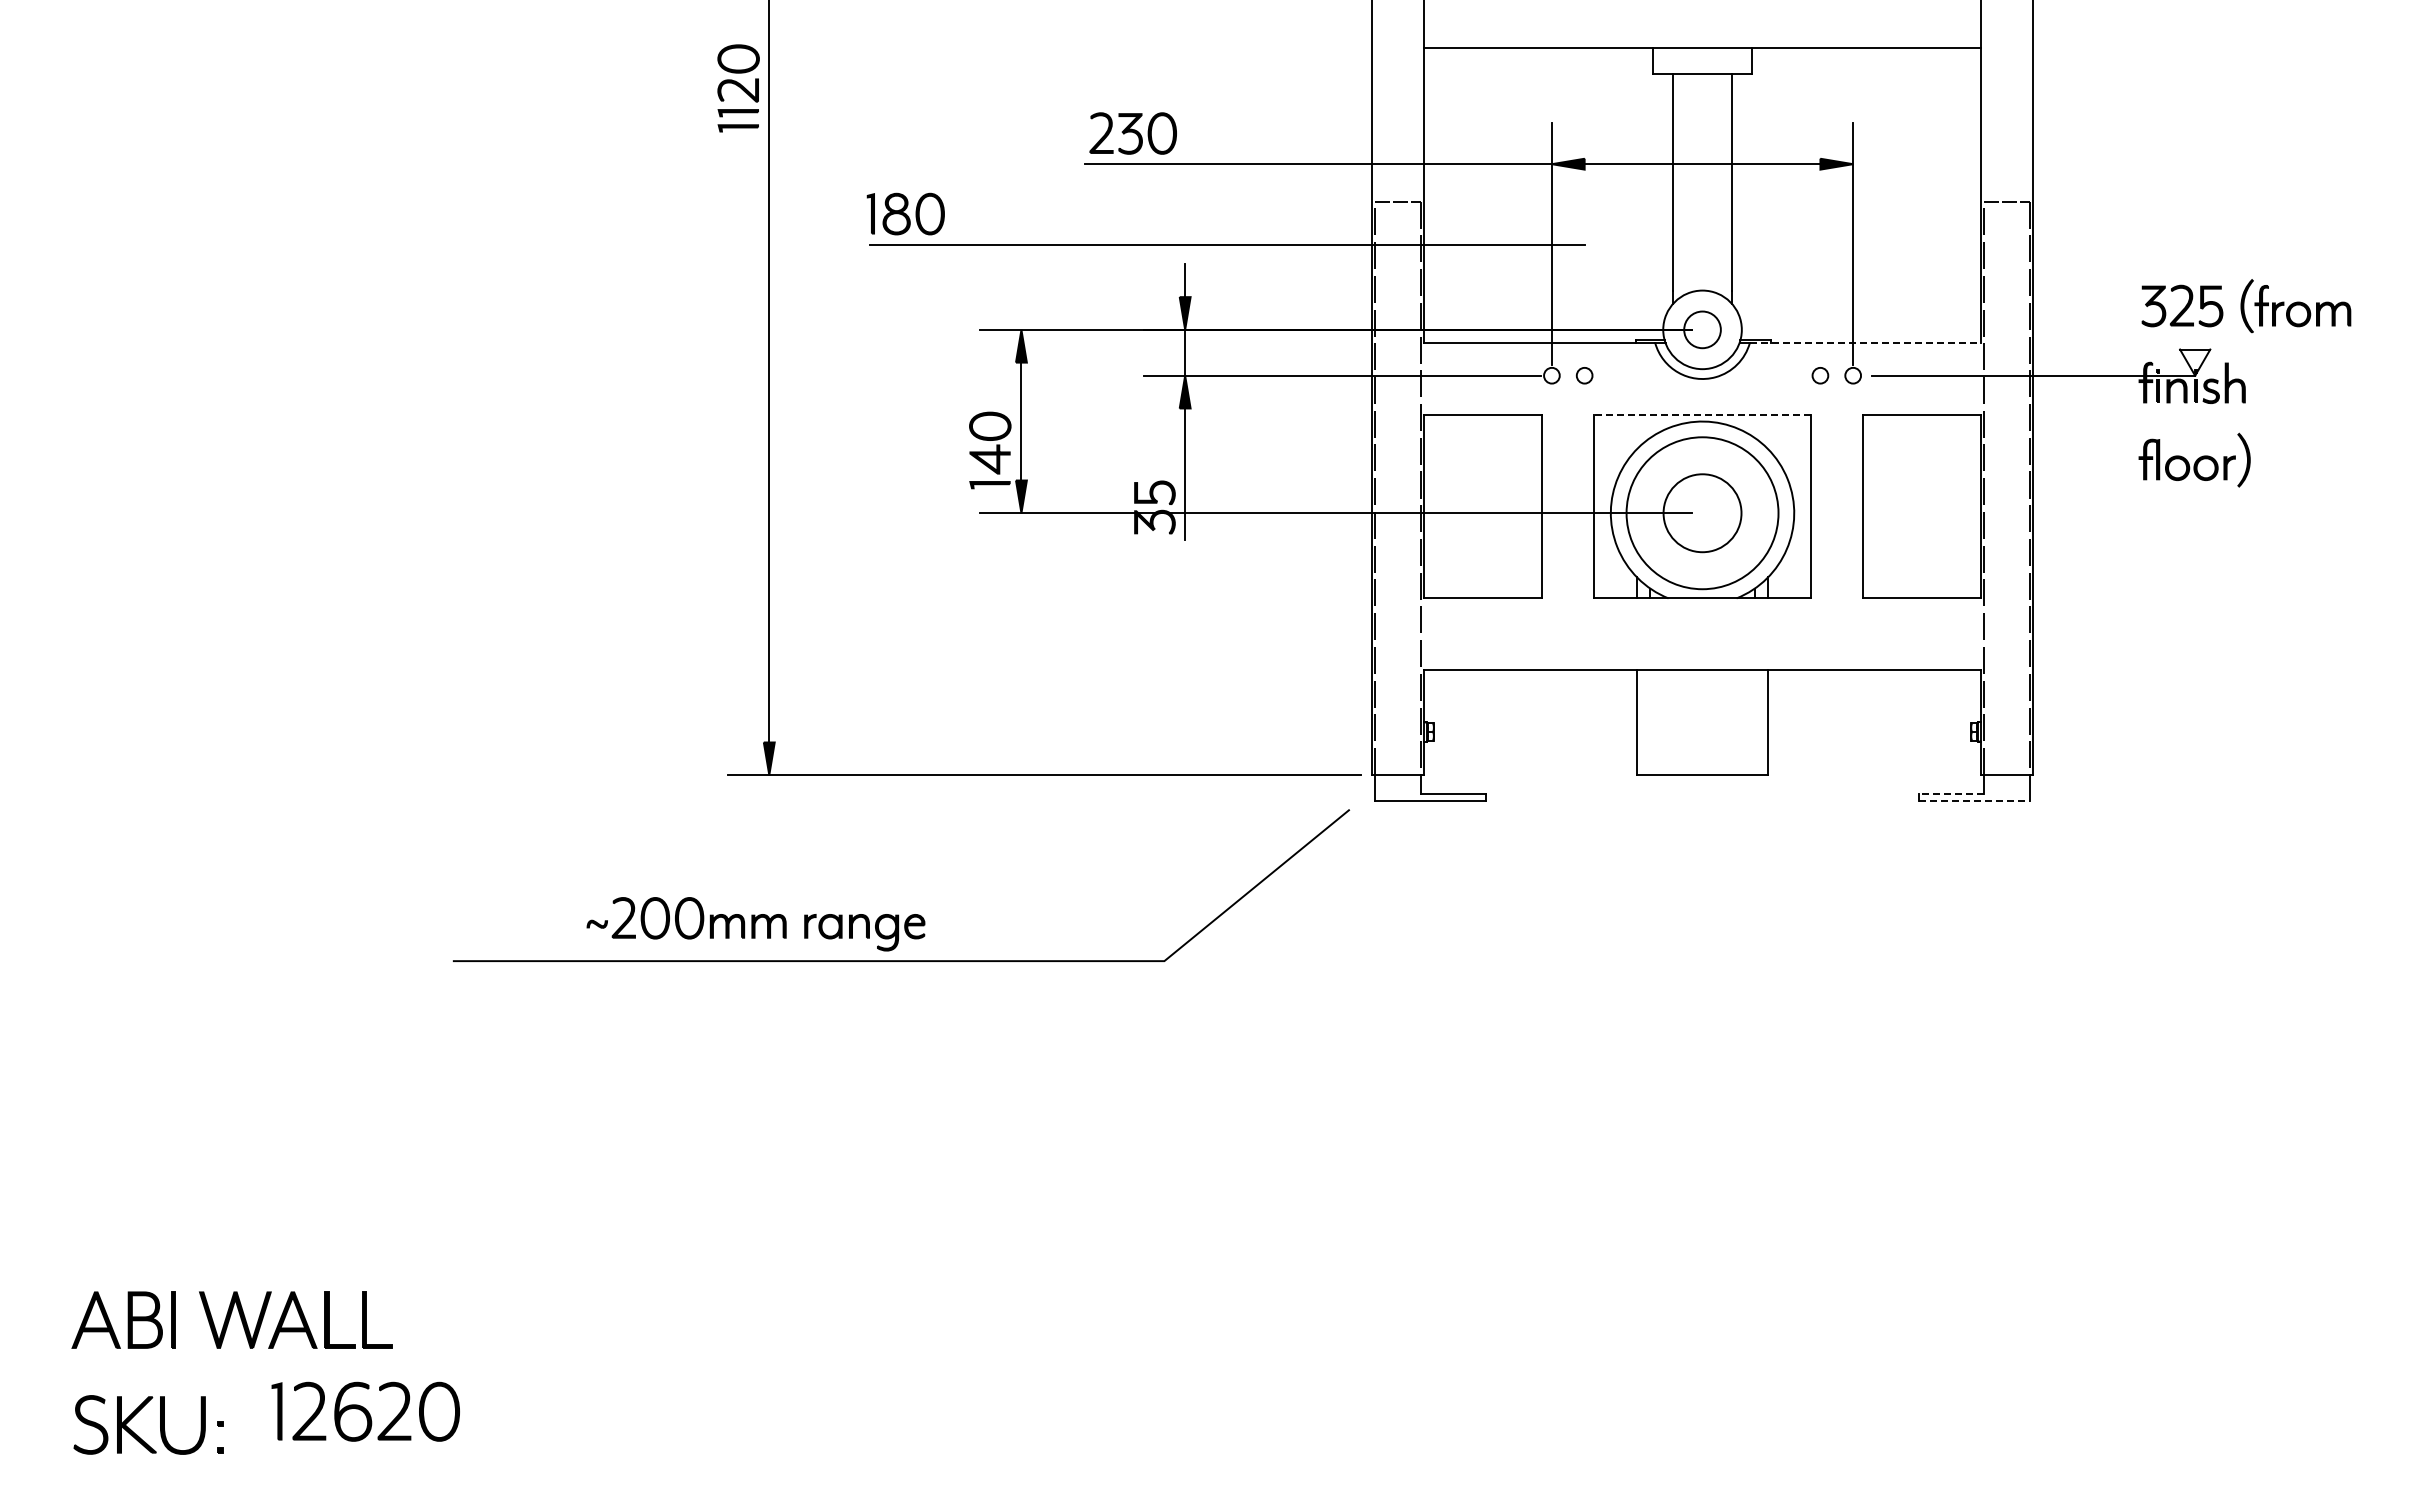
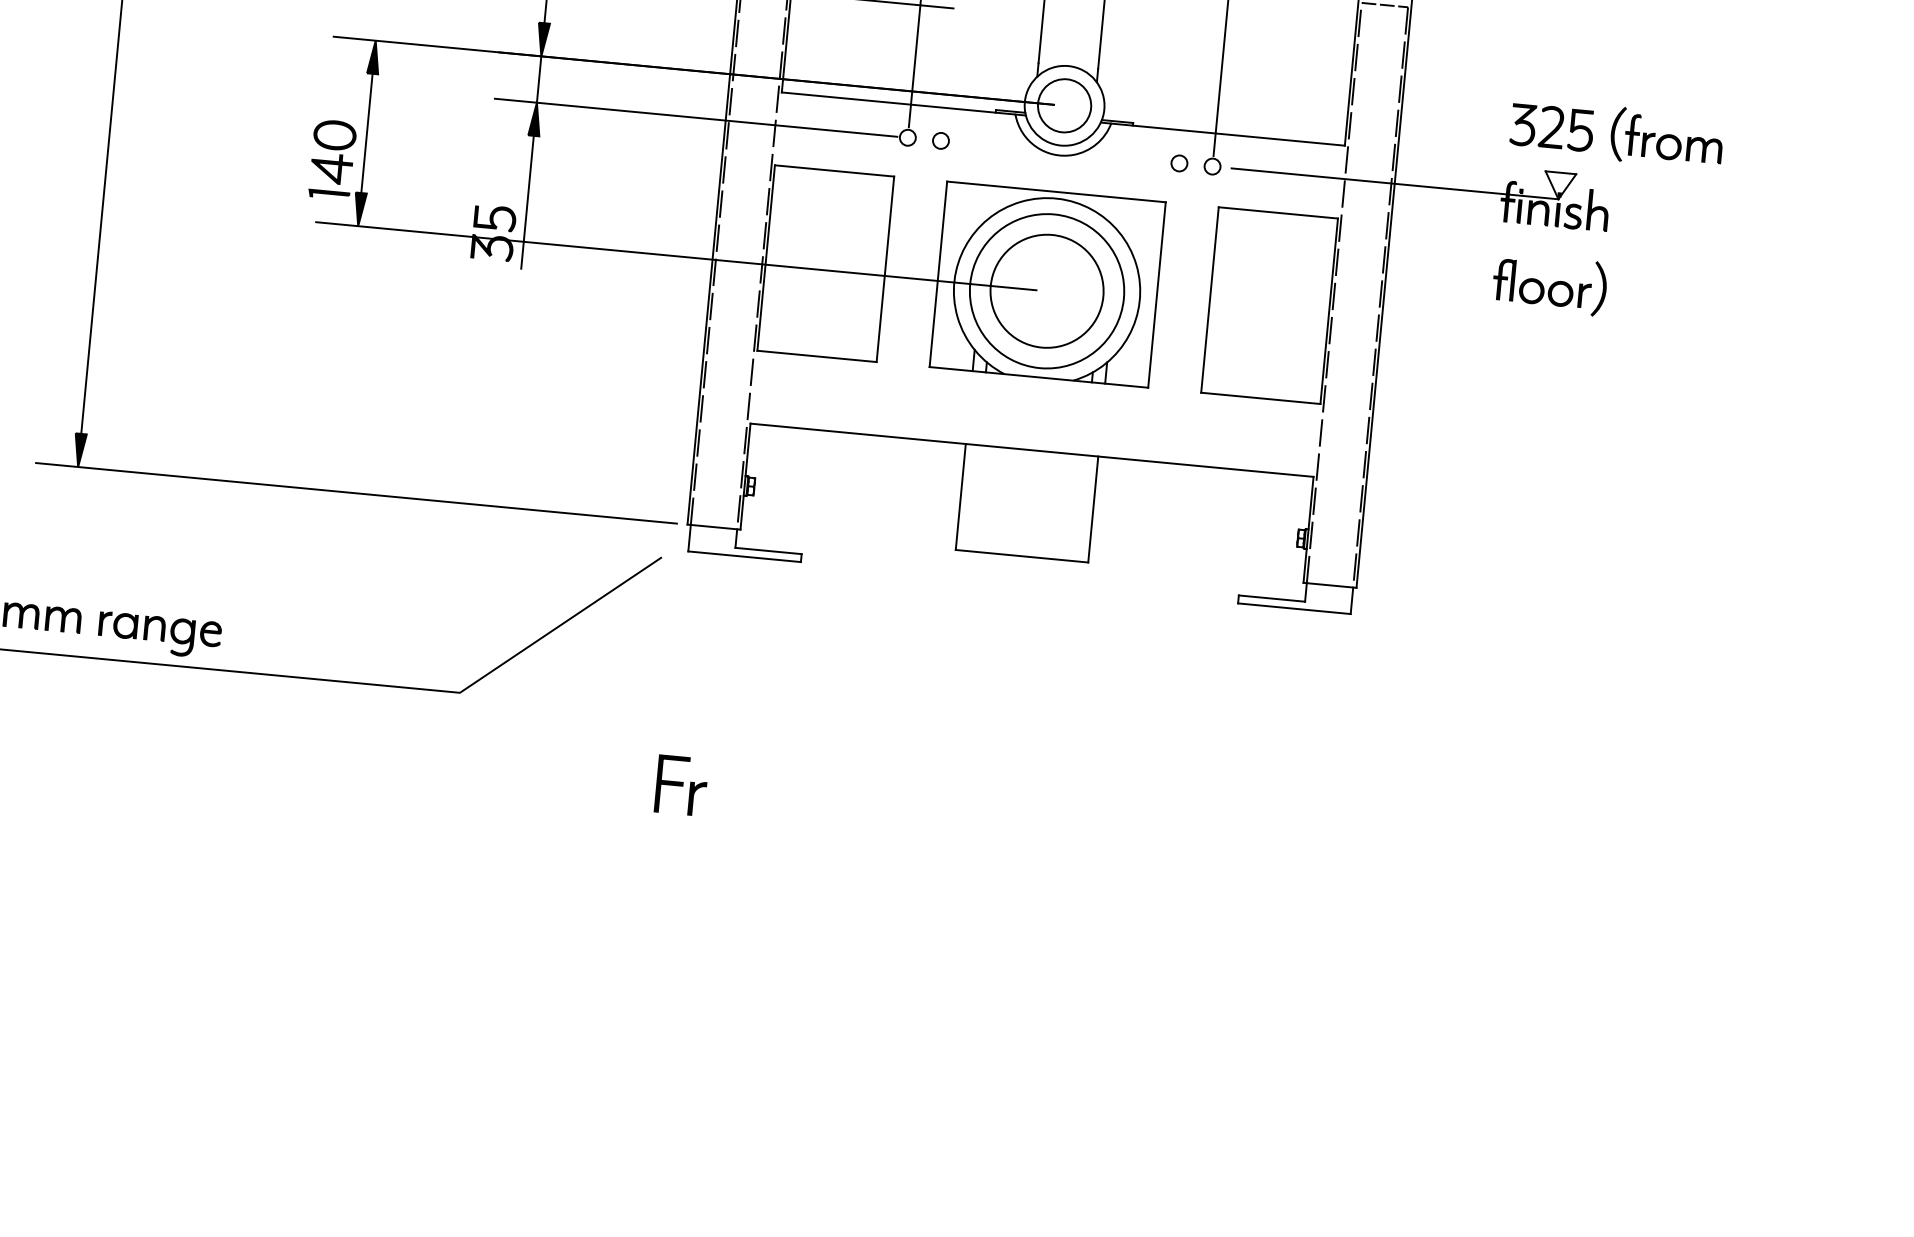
circle: (1702, 329) -> (1064, 105), size x1.43
line: (1865, 342) -> (1228, 134), dashed -> solid
line: (1702, 415) -> (1056, 192), dashed -> solid
circle: (1702, 512) -> (1047, 290), size x1.43
line: (1951, 793) -> (1272, 598), dashed -> solid
line: (1974, 801) -> (1294, 608), dashed -> solid
part: (1390, 1031) -> (681, 785), added

